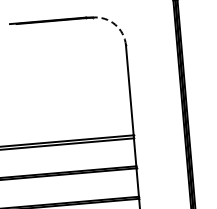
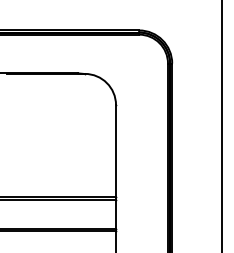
arc: (114, 25) -> (106, 83), dashed -> solid

